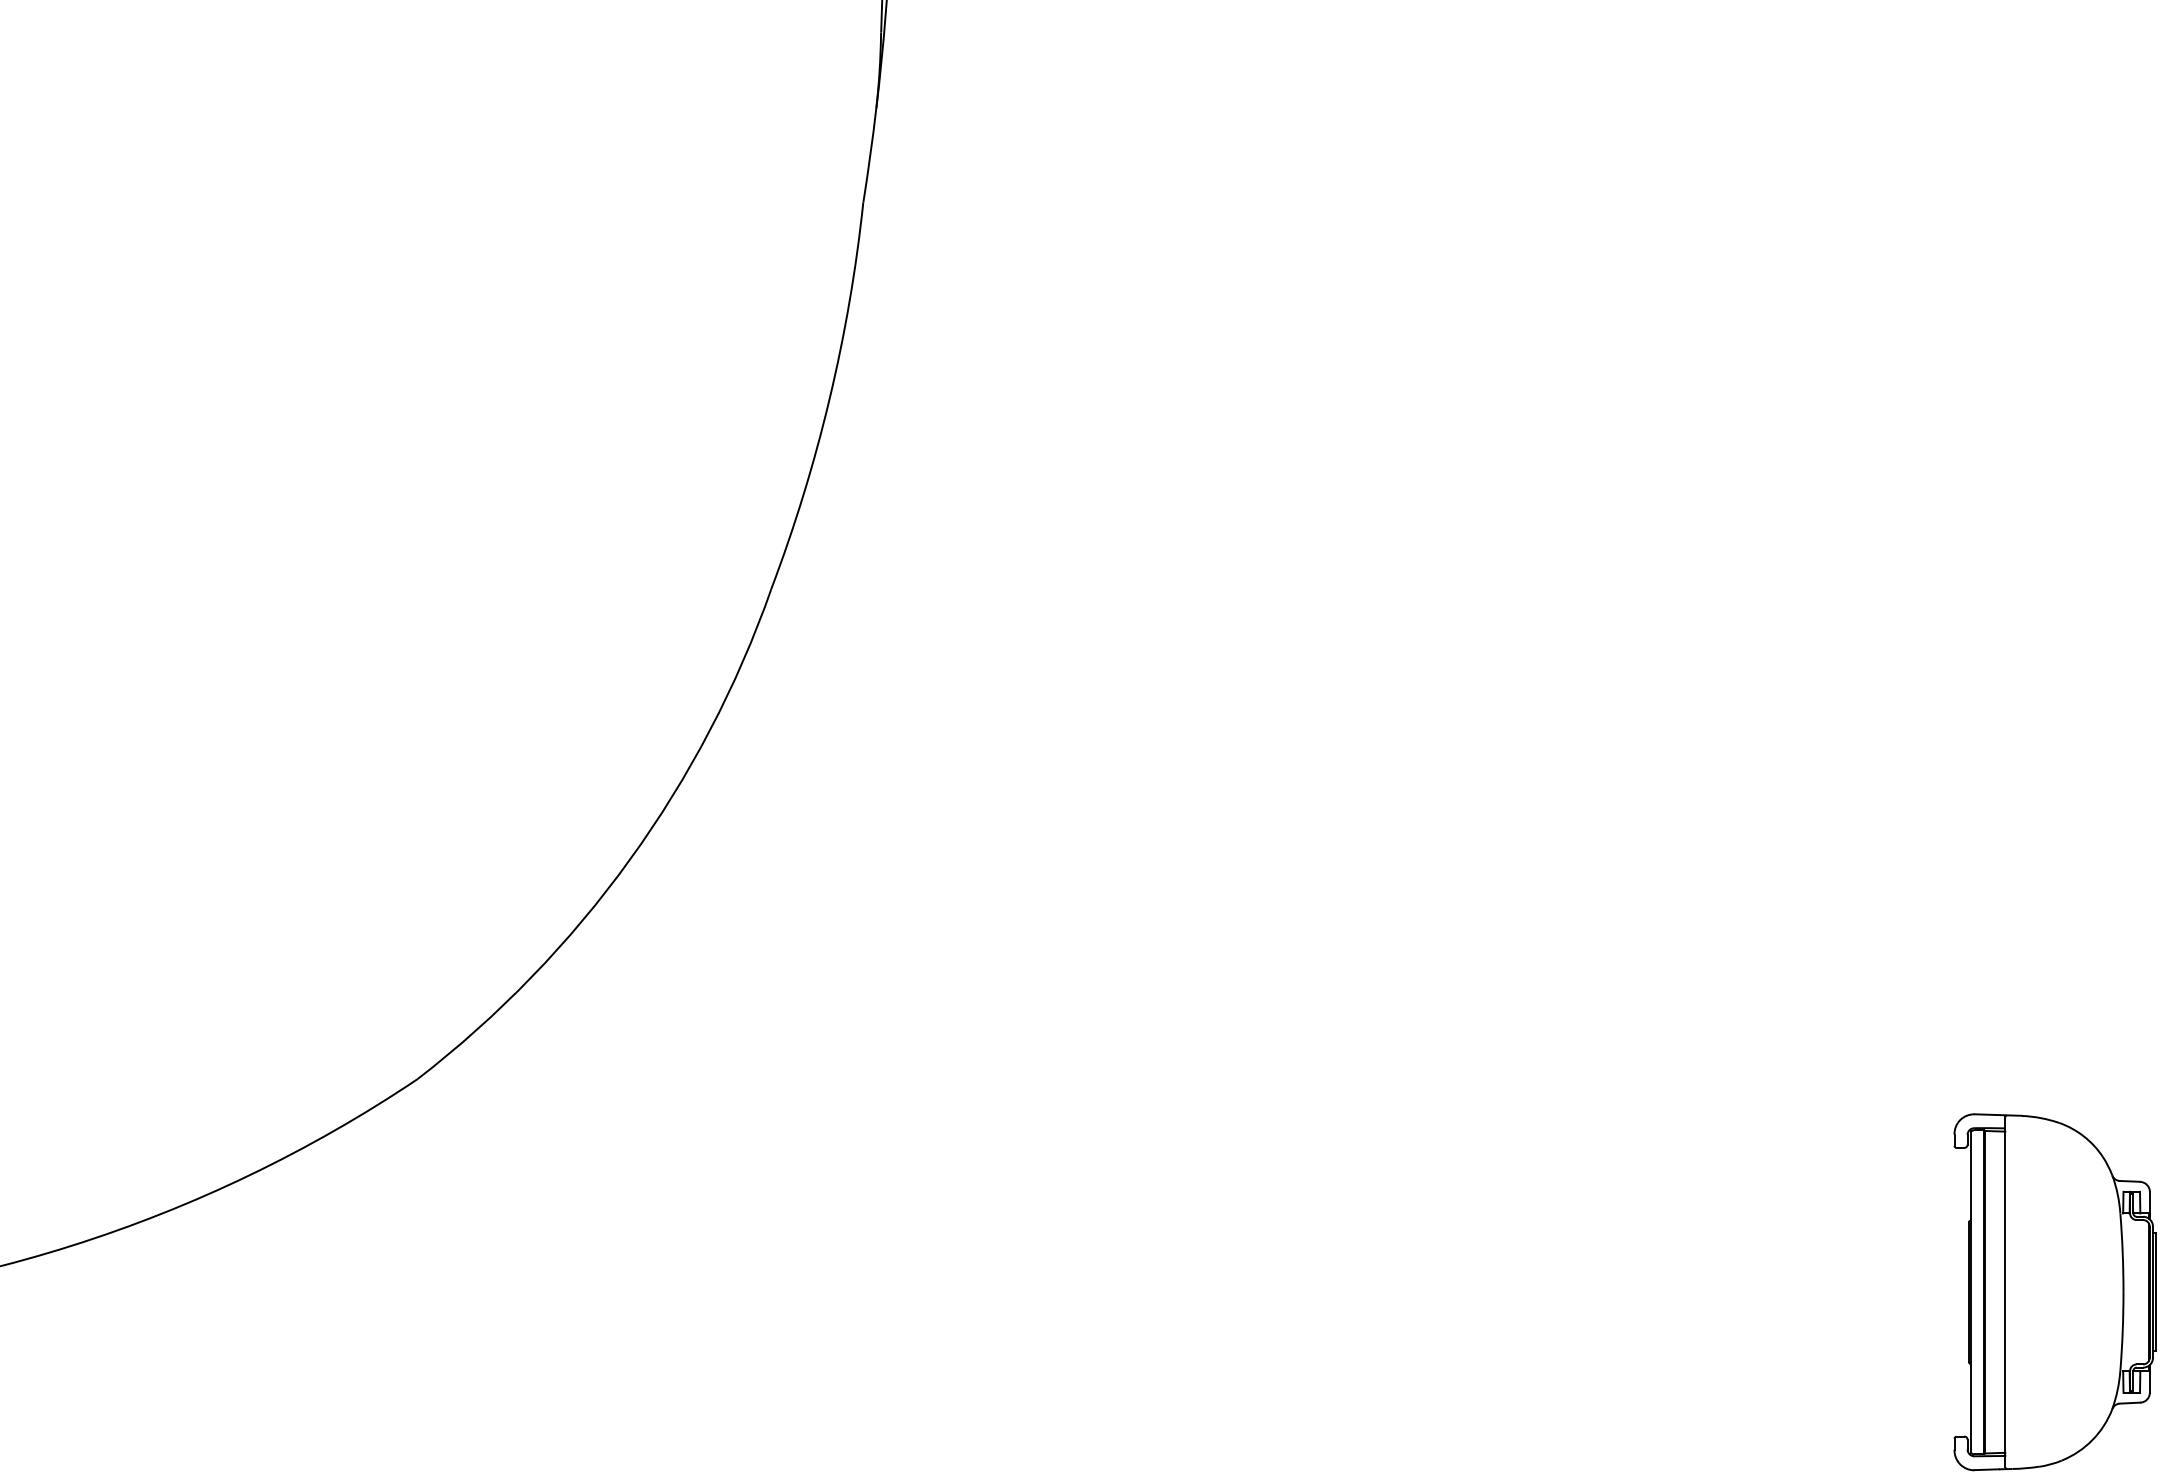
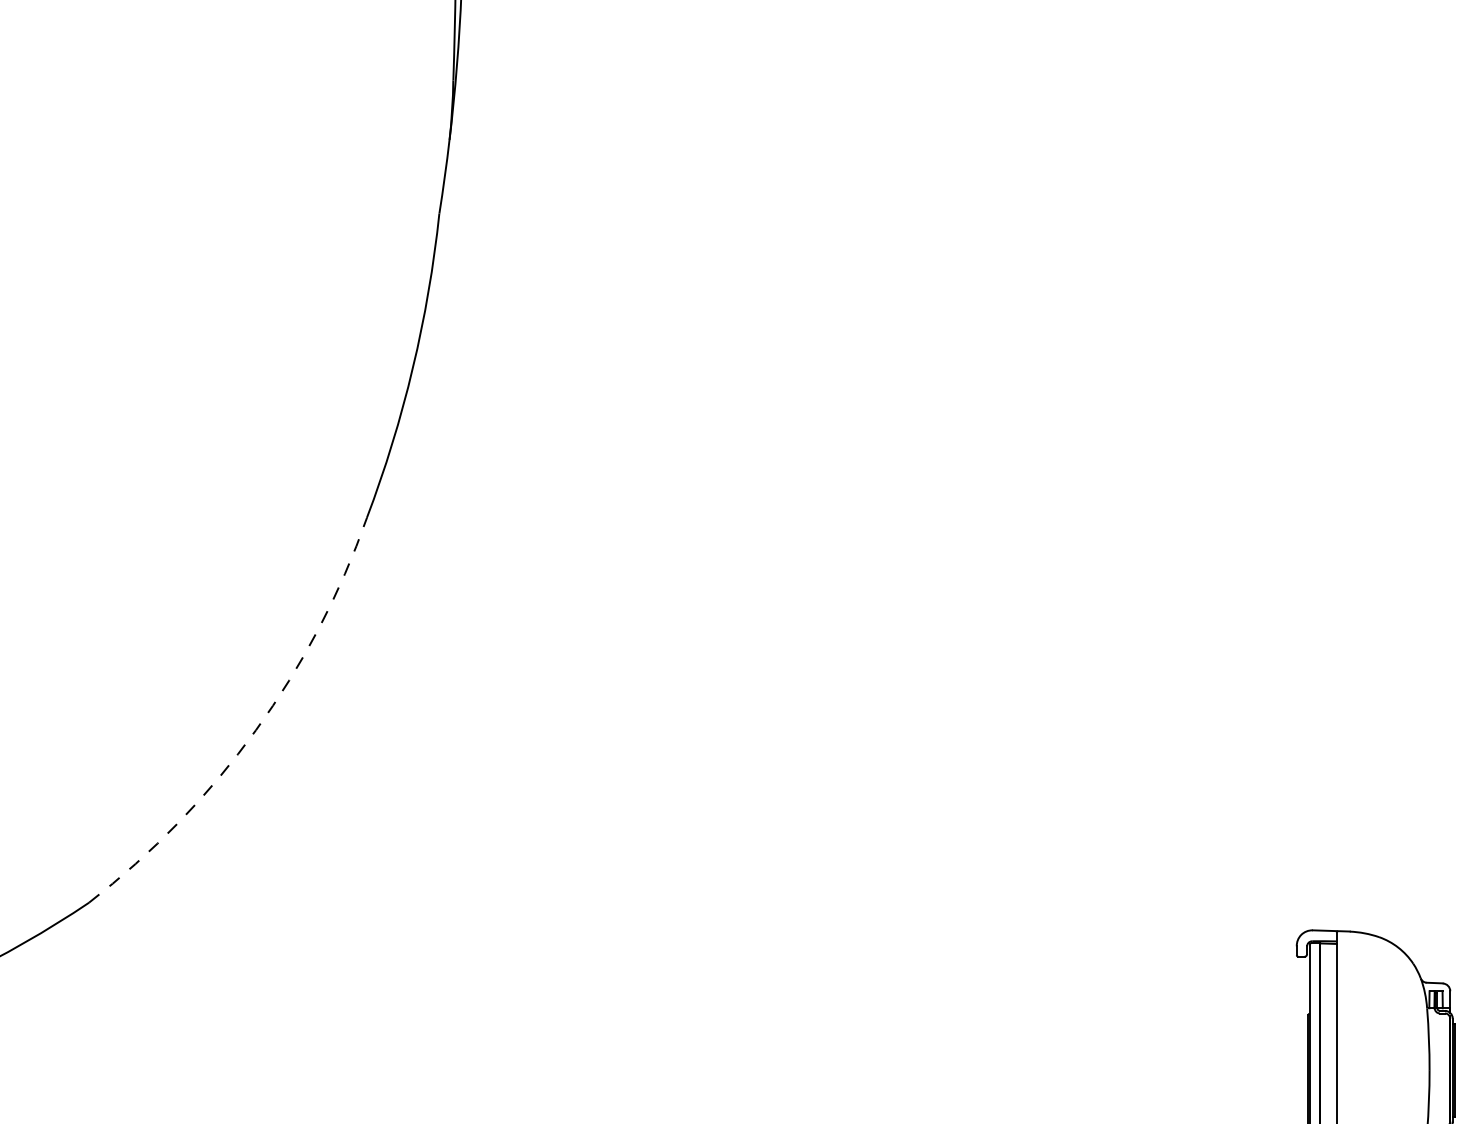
arc: (629, 859) -> (255, 730), solid -> dashed

